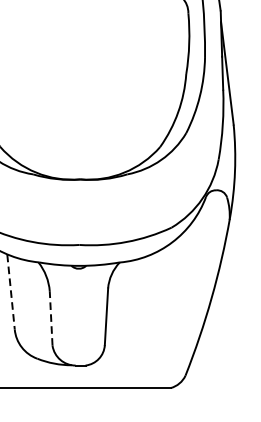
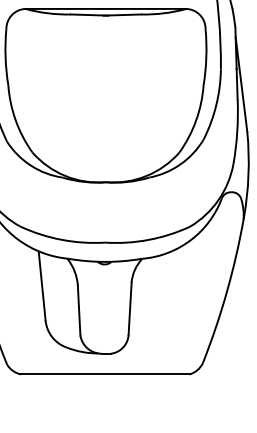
line: (11, 292) -> (42, 286), dashed -> solid
line: (51, 317) -> (79, 309), dashed -> solid

